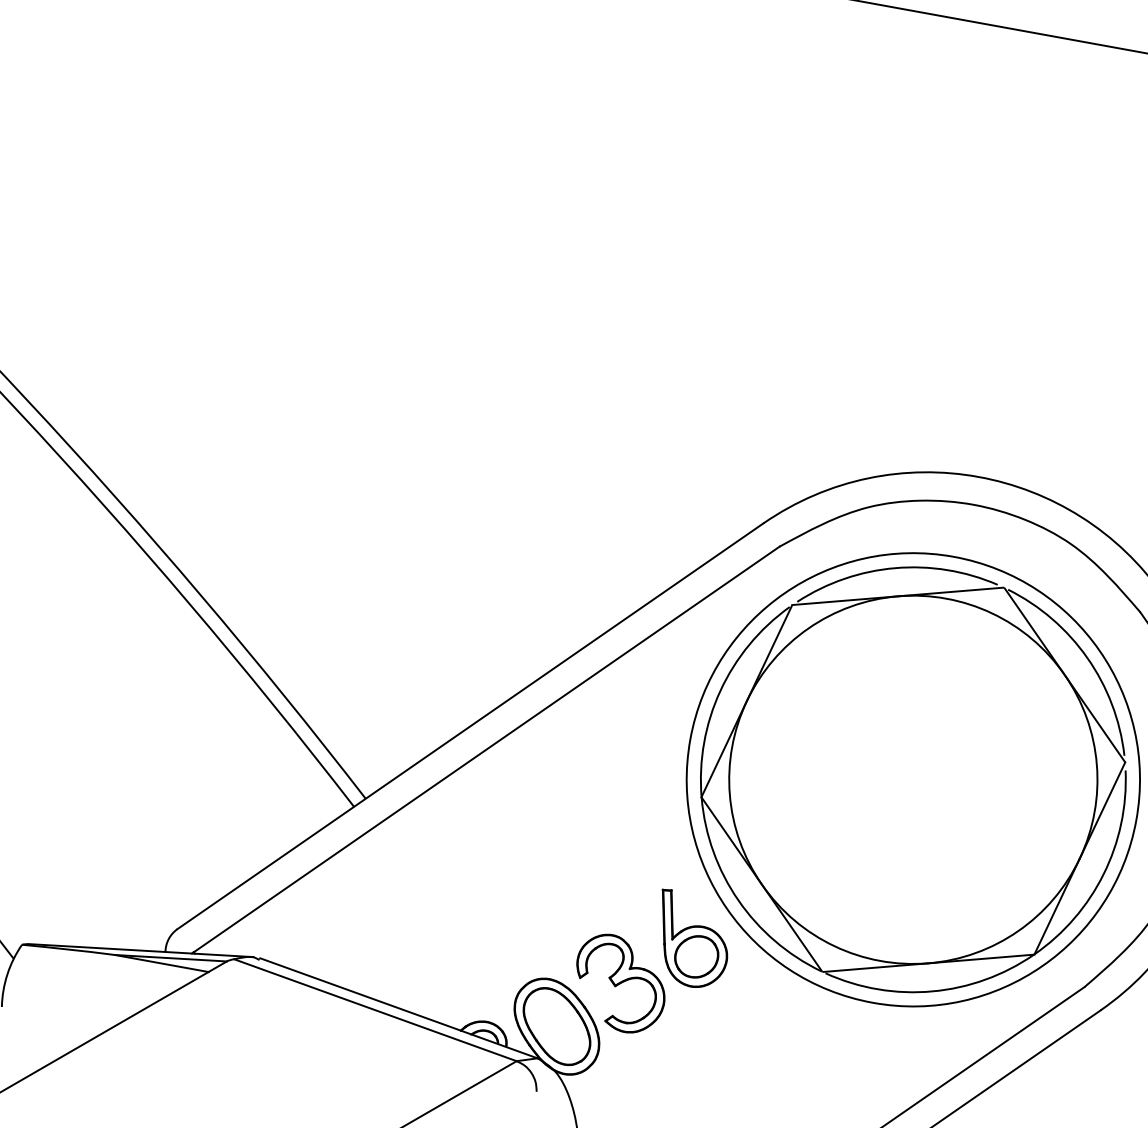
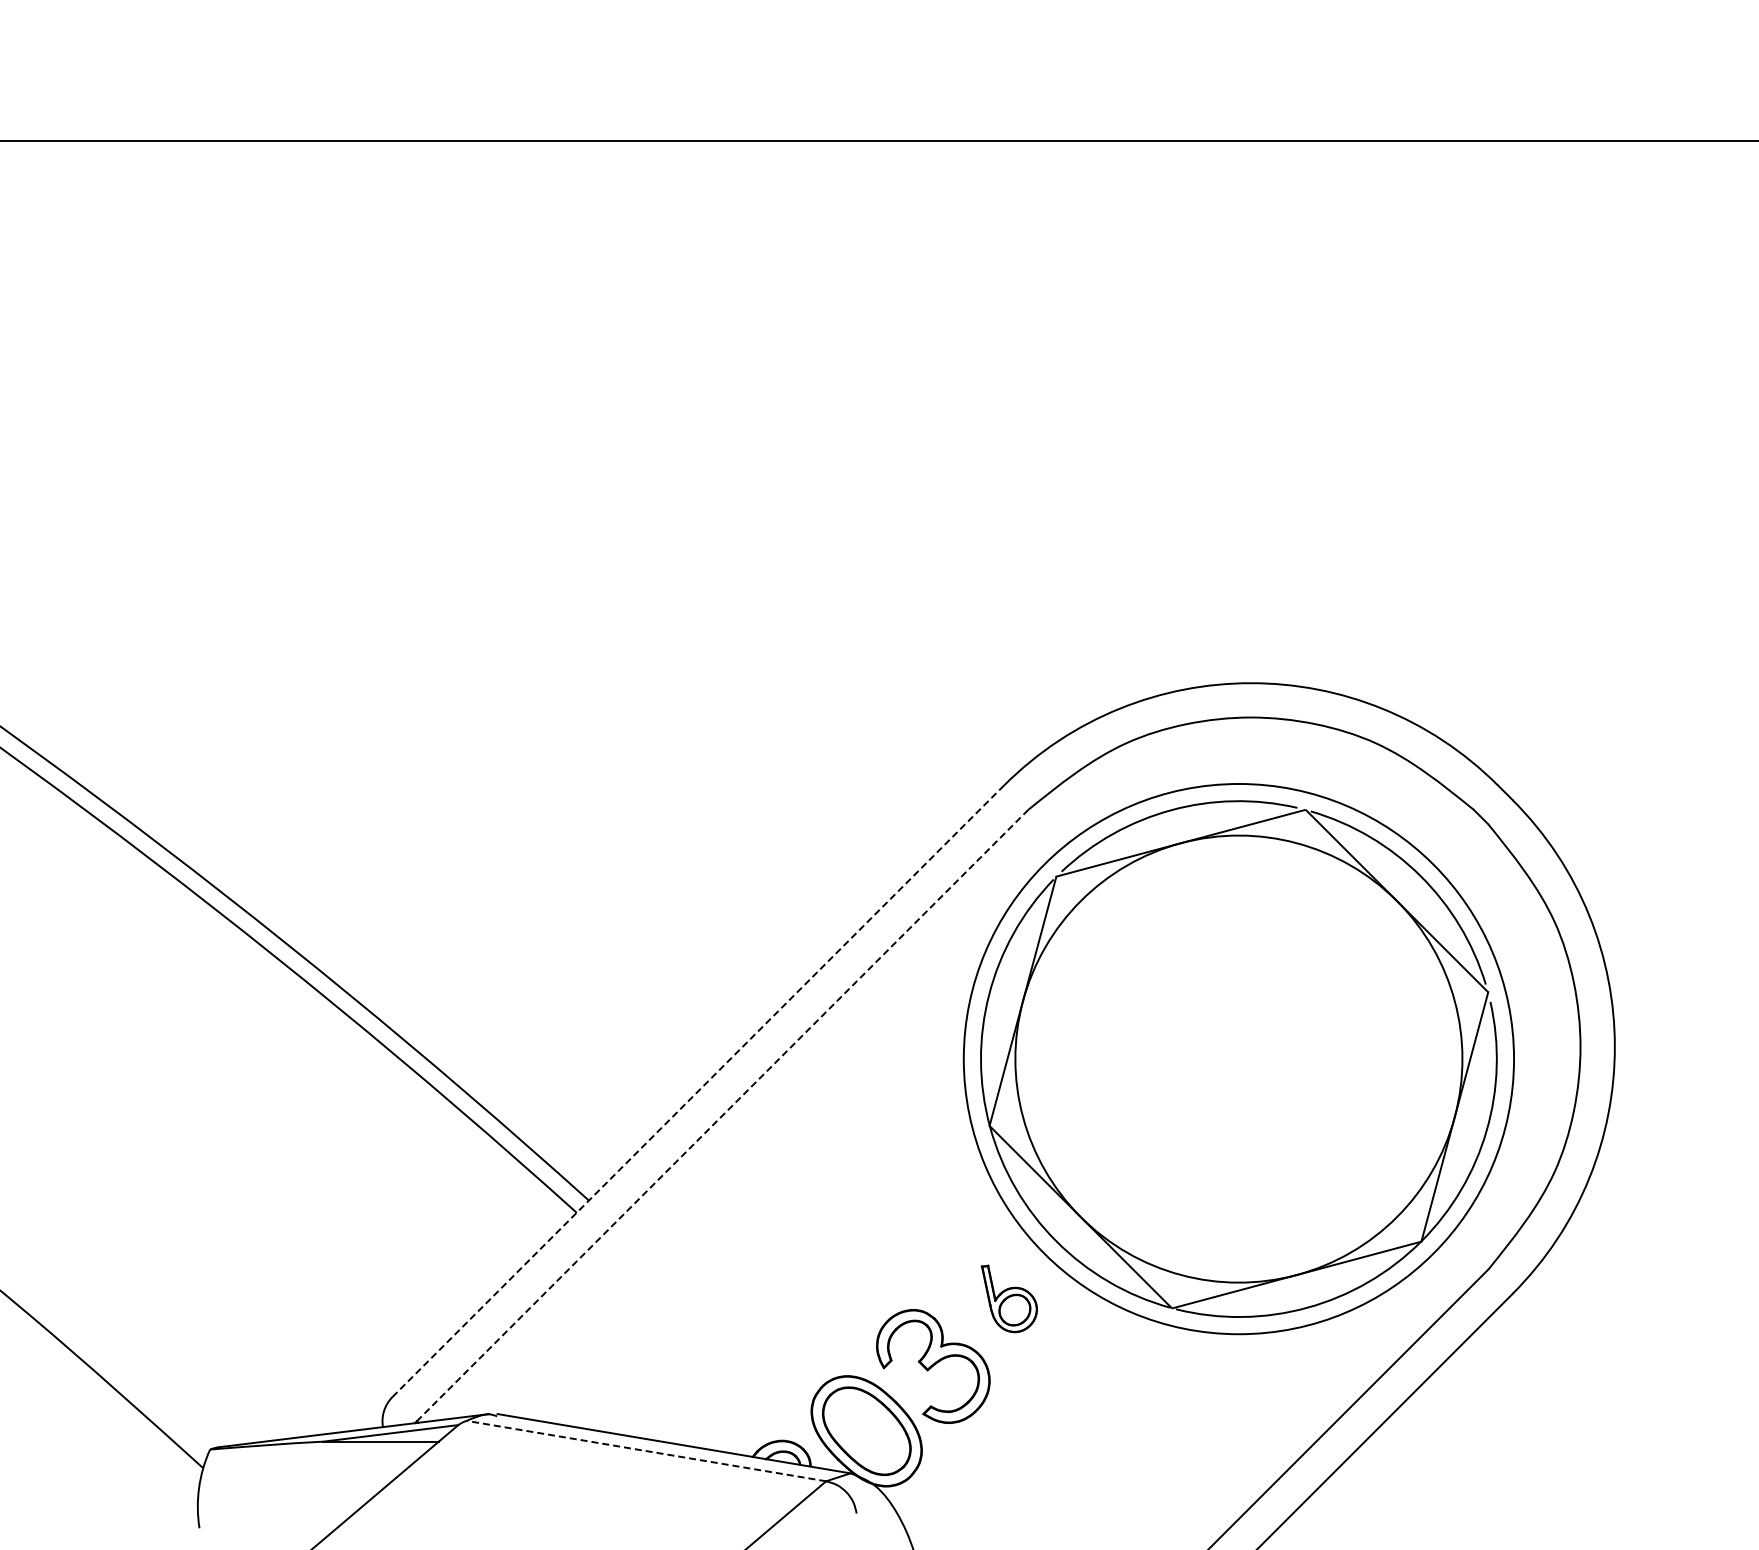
line: (470, 726) -> (698, 1091), solid -> dashed
line: (486, 749) -> (722, 1115), solid -> dashed
part: (692, 940) -> (1009, 1298), size x0.6
line: (374, 1009) -> (645, 1450), solid -> dashed

